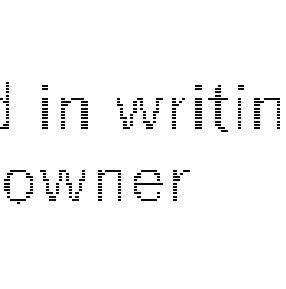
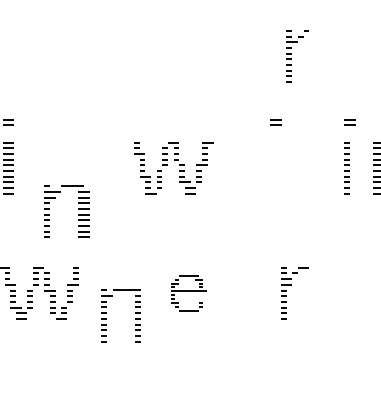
part: (211, 108) -> (298, 159), removed
part: (81, 112) -> (79, 210), moved
part: (178, 113) -> (297, 56), moved
part: (101, 184) -> (106, 314), moved
part: (148, 185) -> (188, 293), size x0.7
part: (181, 185) -> (295, 293), moved

